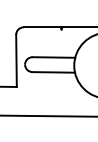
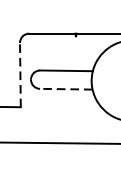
line: (16, 60) -> (20, 74), solid -> dashed
line: (53, 72) -> (66, 89), solid -> dashed

